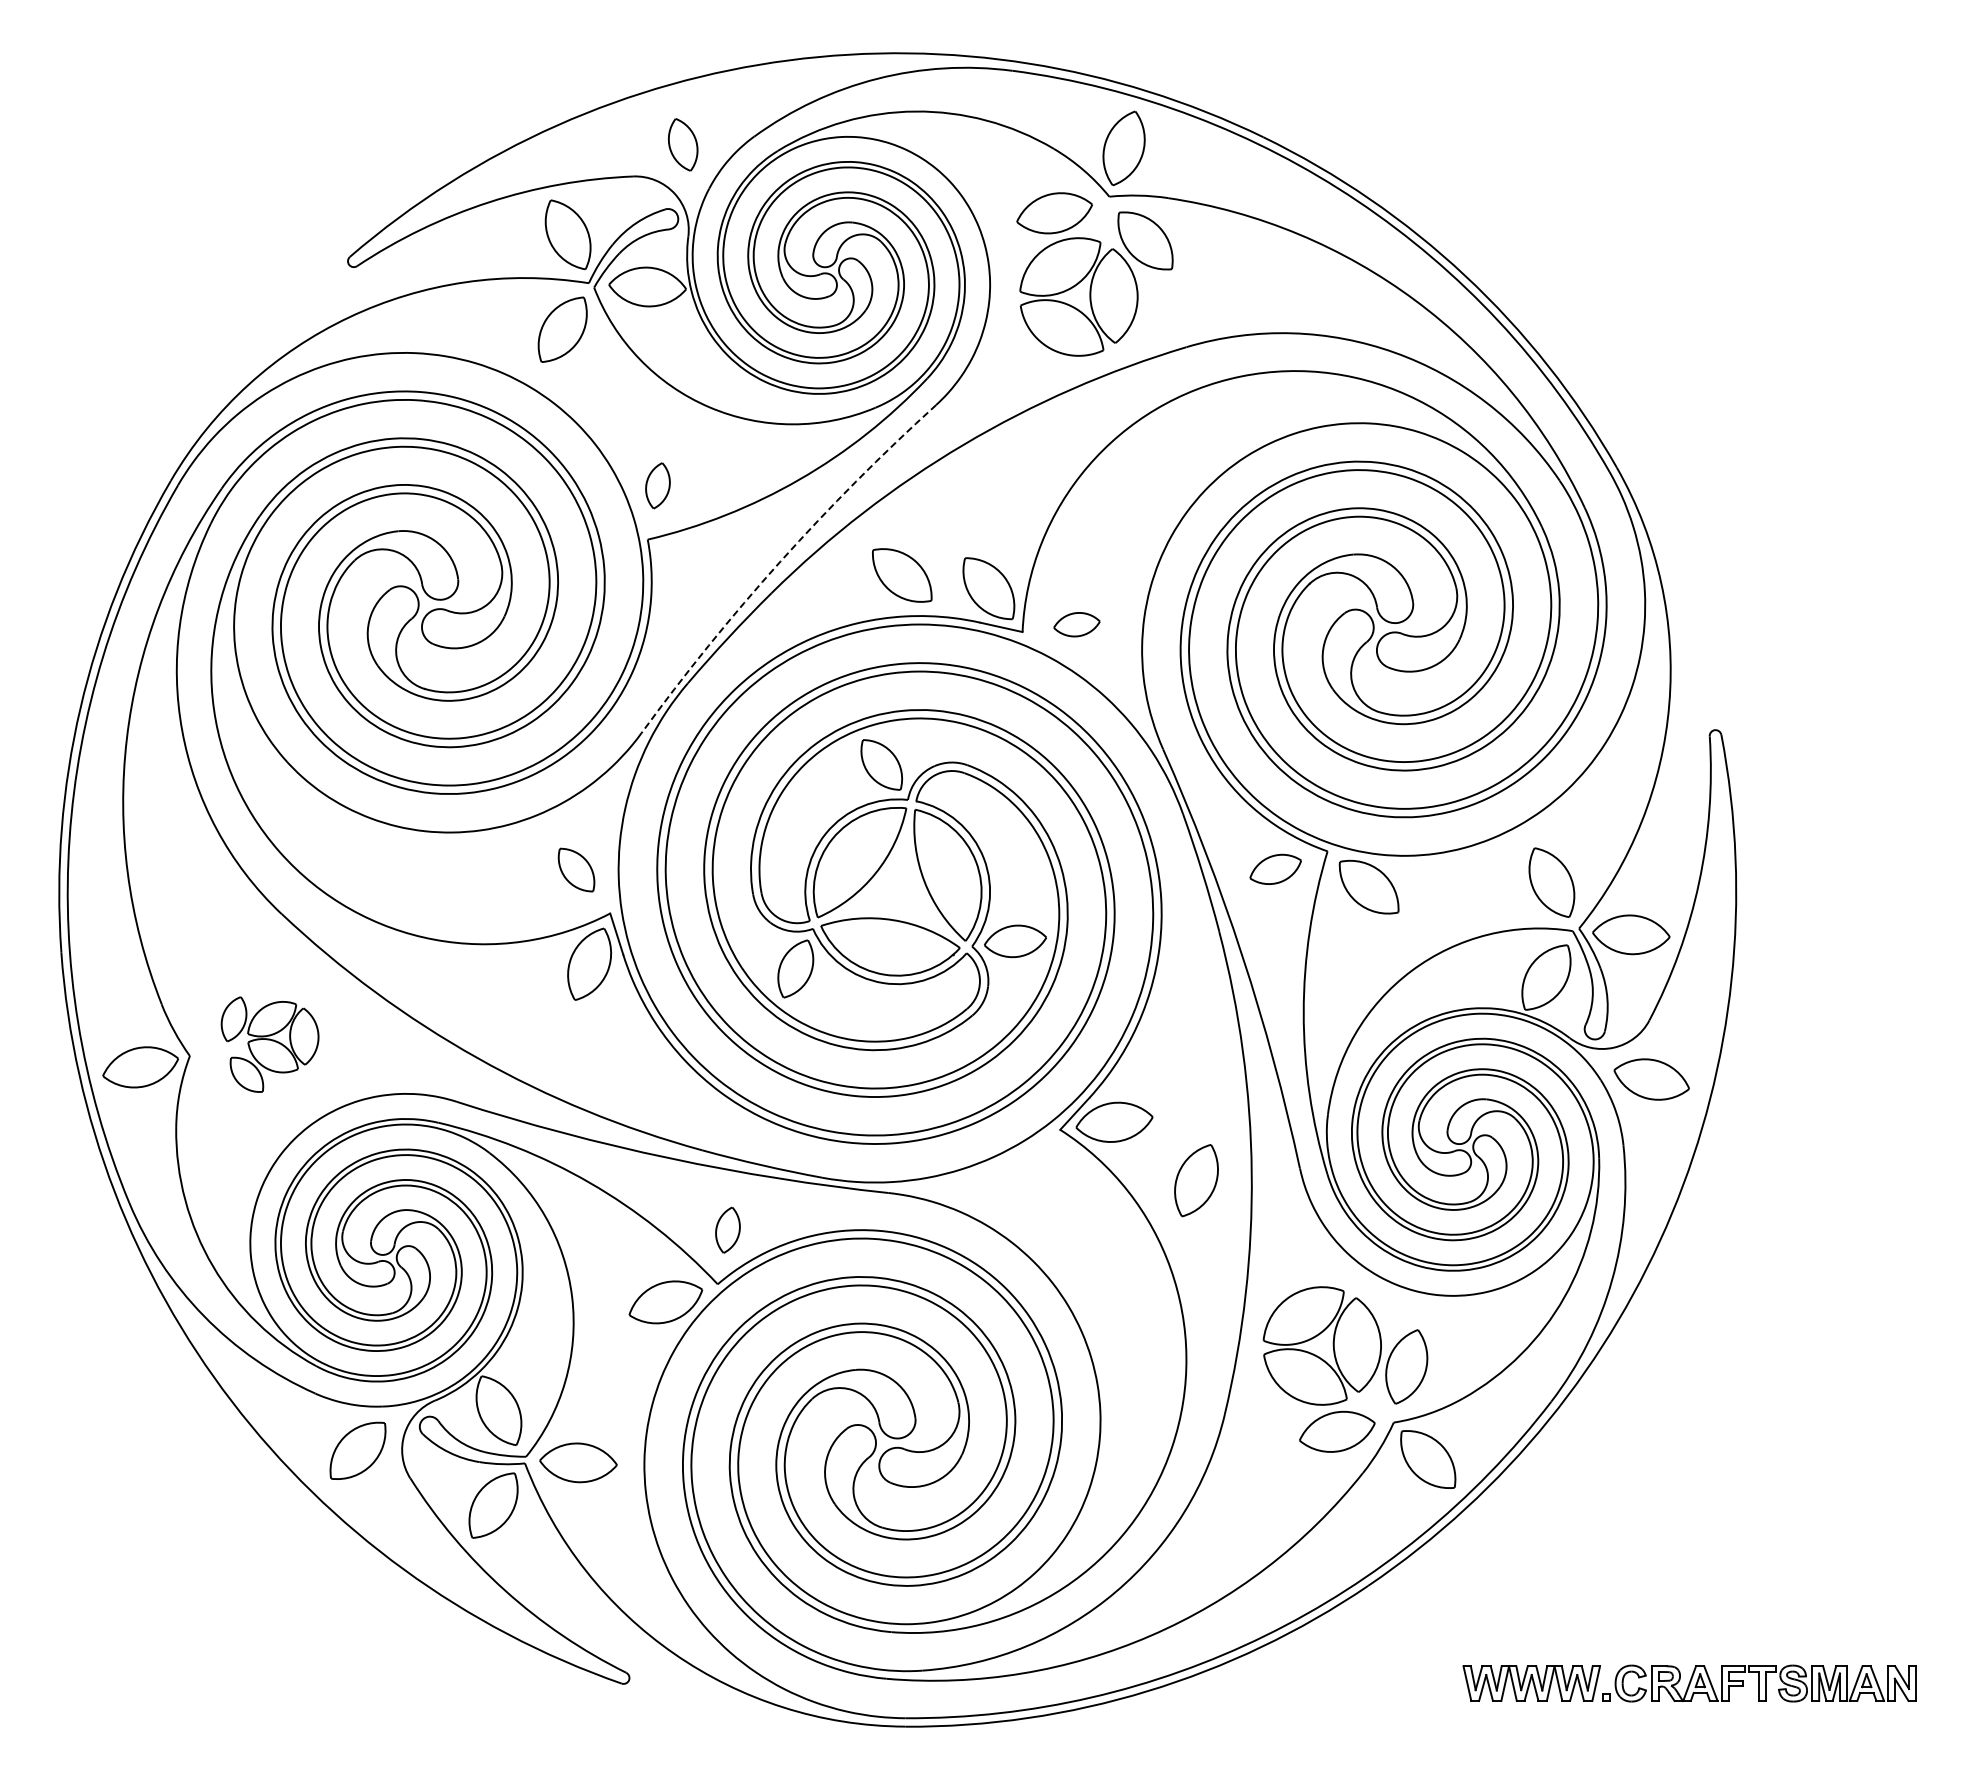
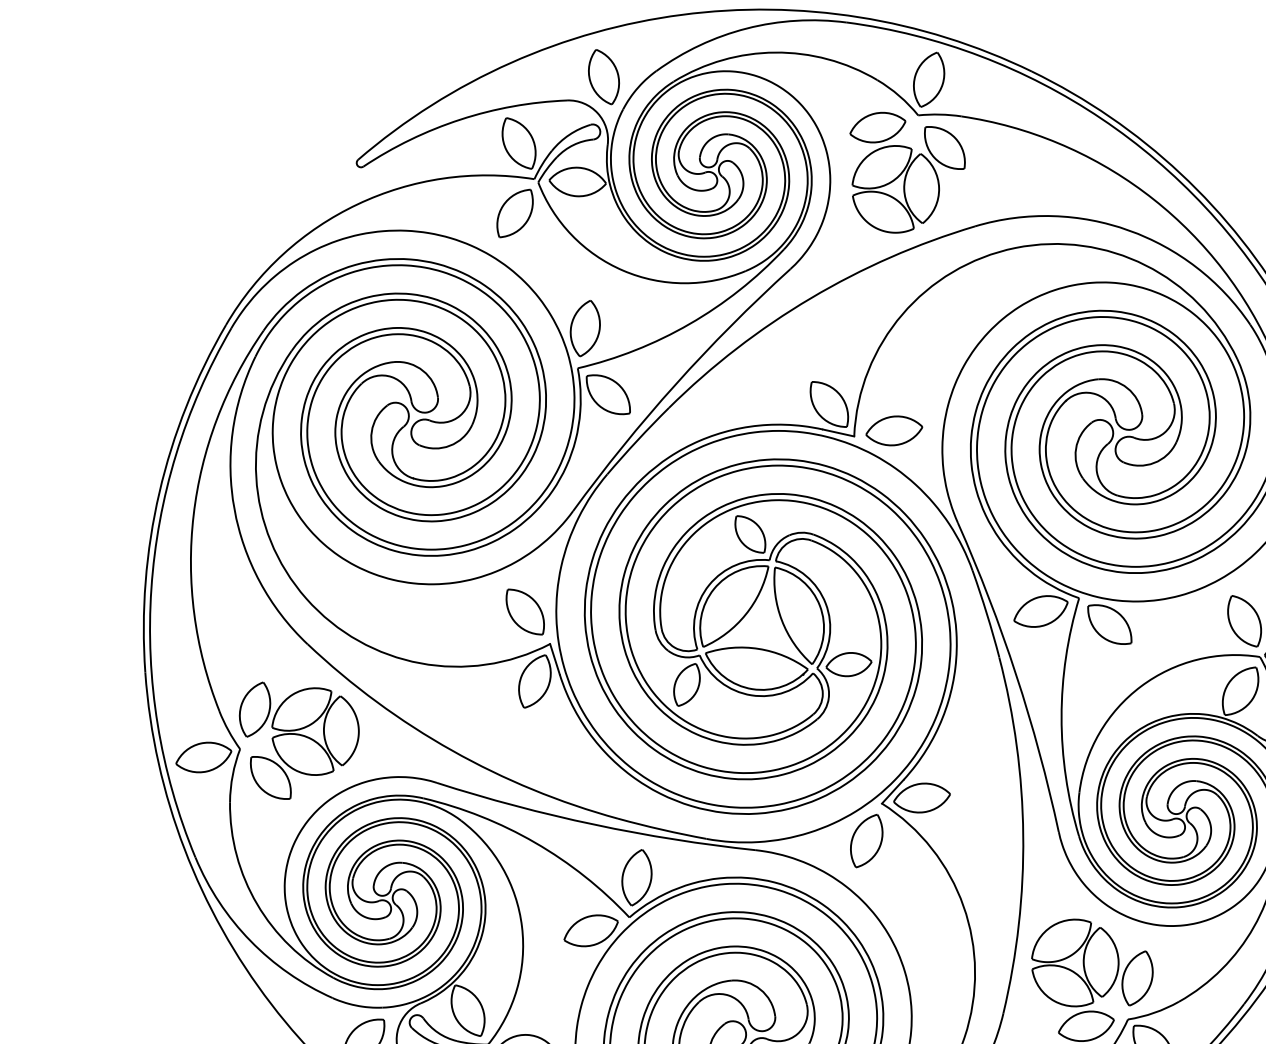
part: (682, 144) -> (603, 76), size x1.43
part: (657, 485) -> (584, 328), size x1.67
arc: (780, 561) -> (675, 384), dashed -> solid
part: (902, 575) -> (608, 394), moved
part: (1076, 624) -> (894, 430), size x1.67
part: (576, 869) -> (525, 611), size x1.43
part: (1275, 869) -> (1040, 611), size x1.43
part: (269, 1044) -> (298, 740), size x1.67
part: (1196, 1180) -> (866, 840), moved
part: (727, 1229) -> (636, 877), size x1.67

